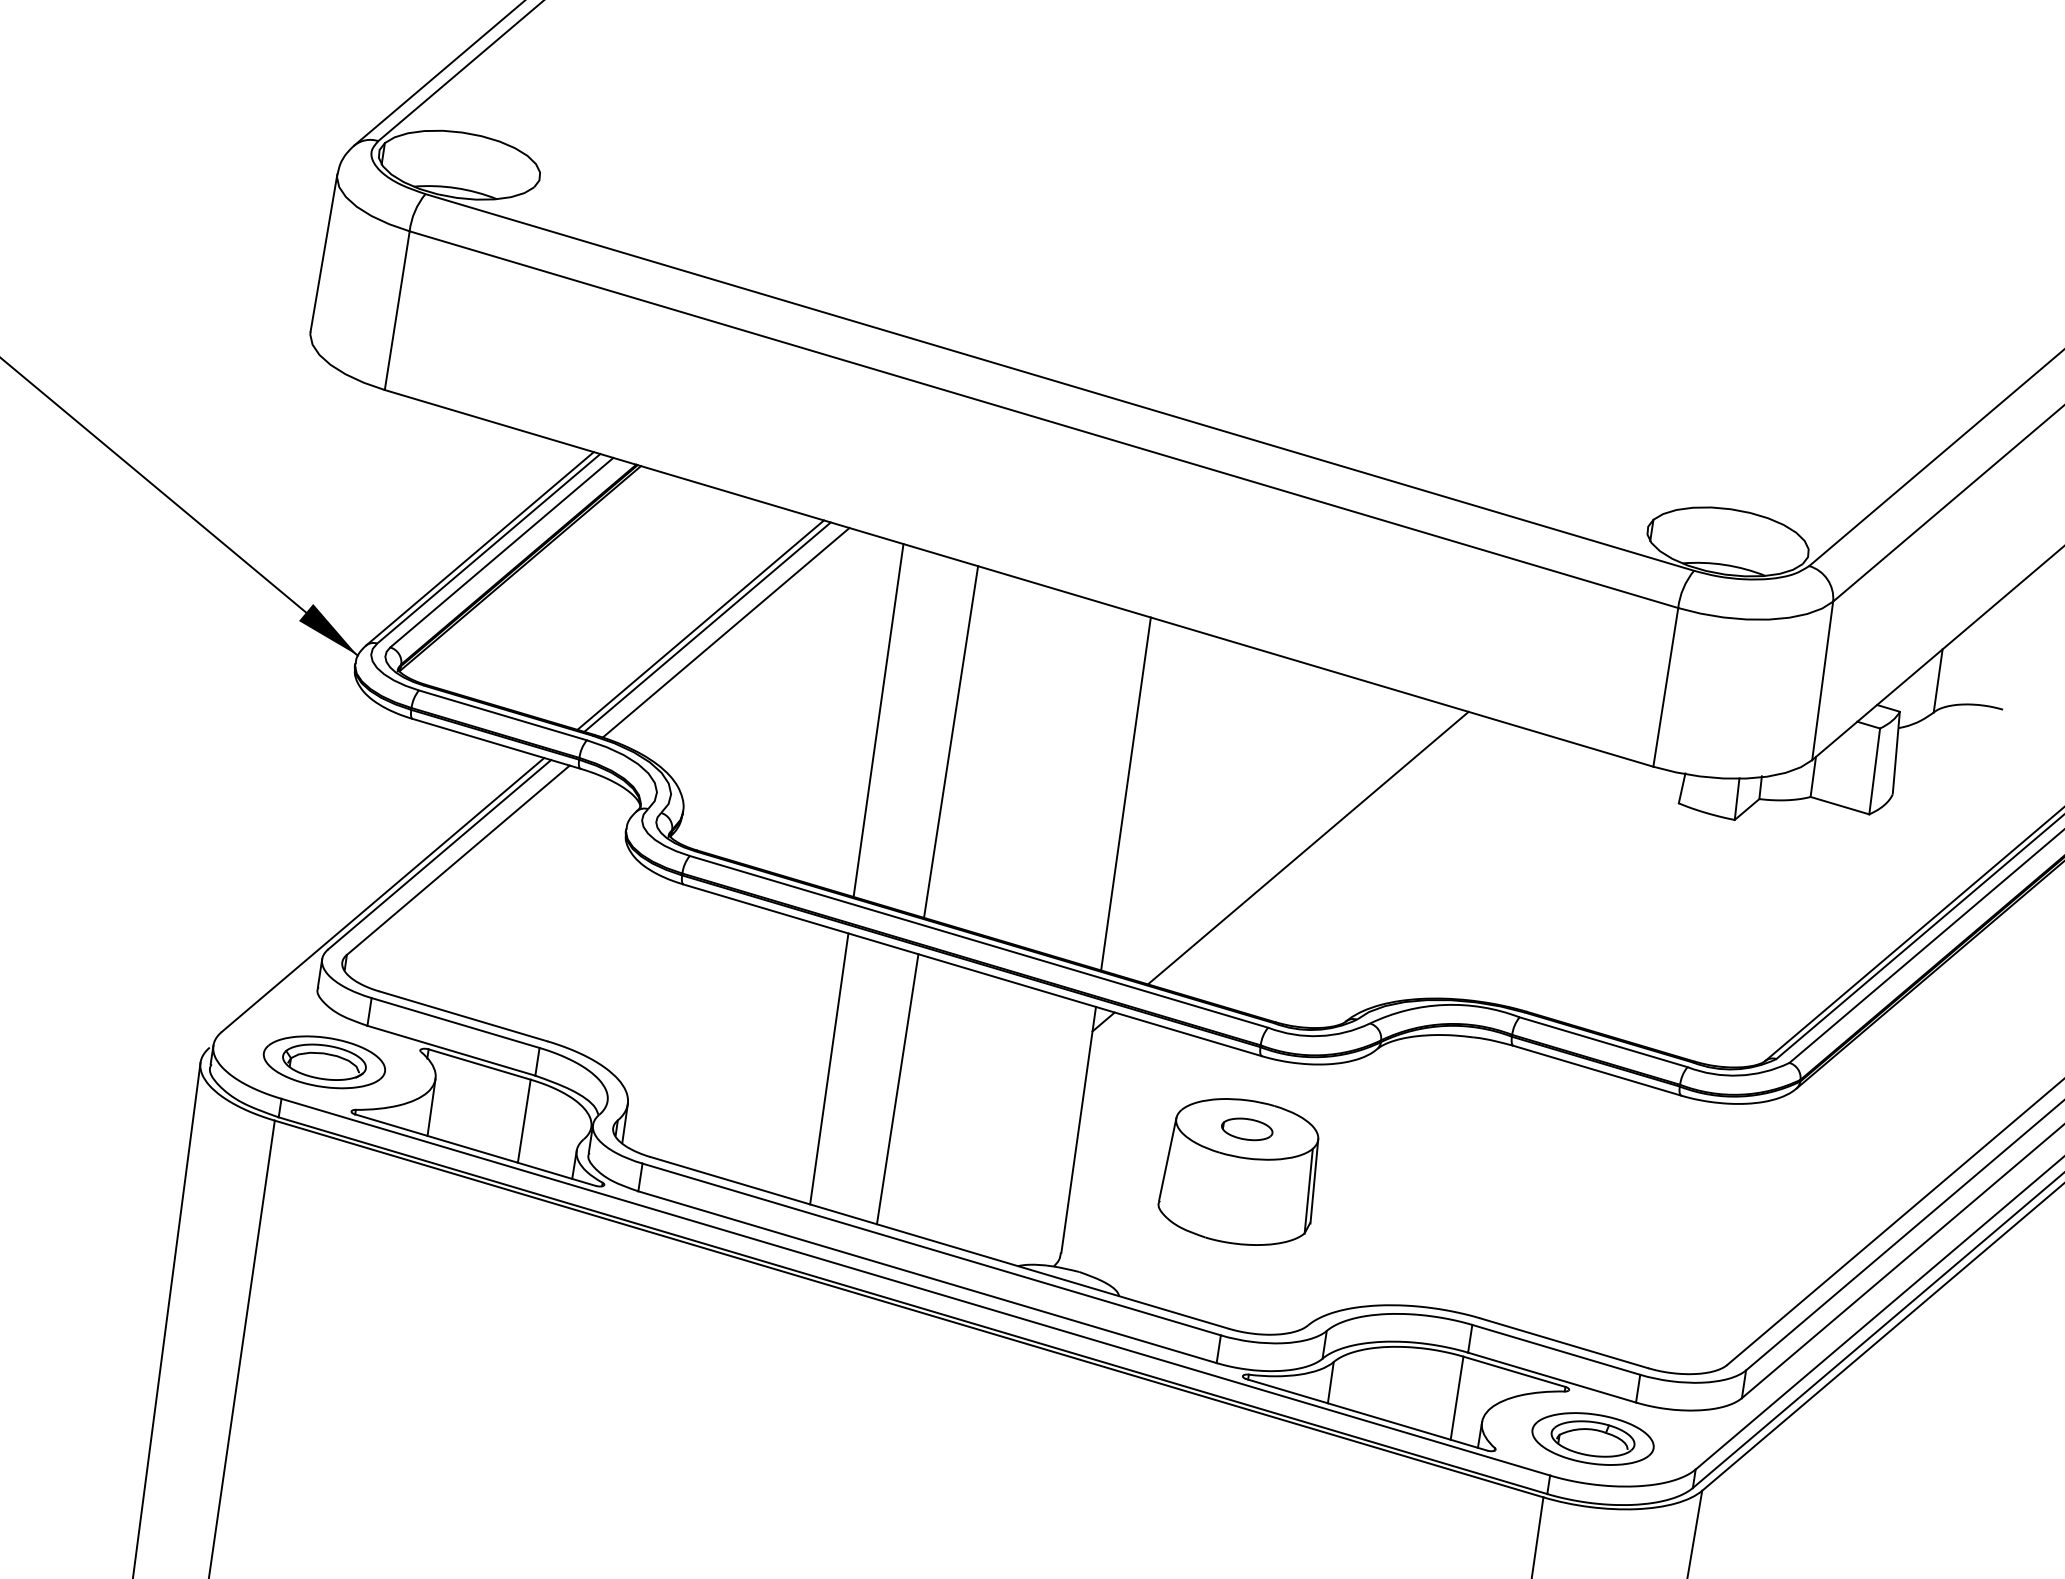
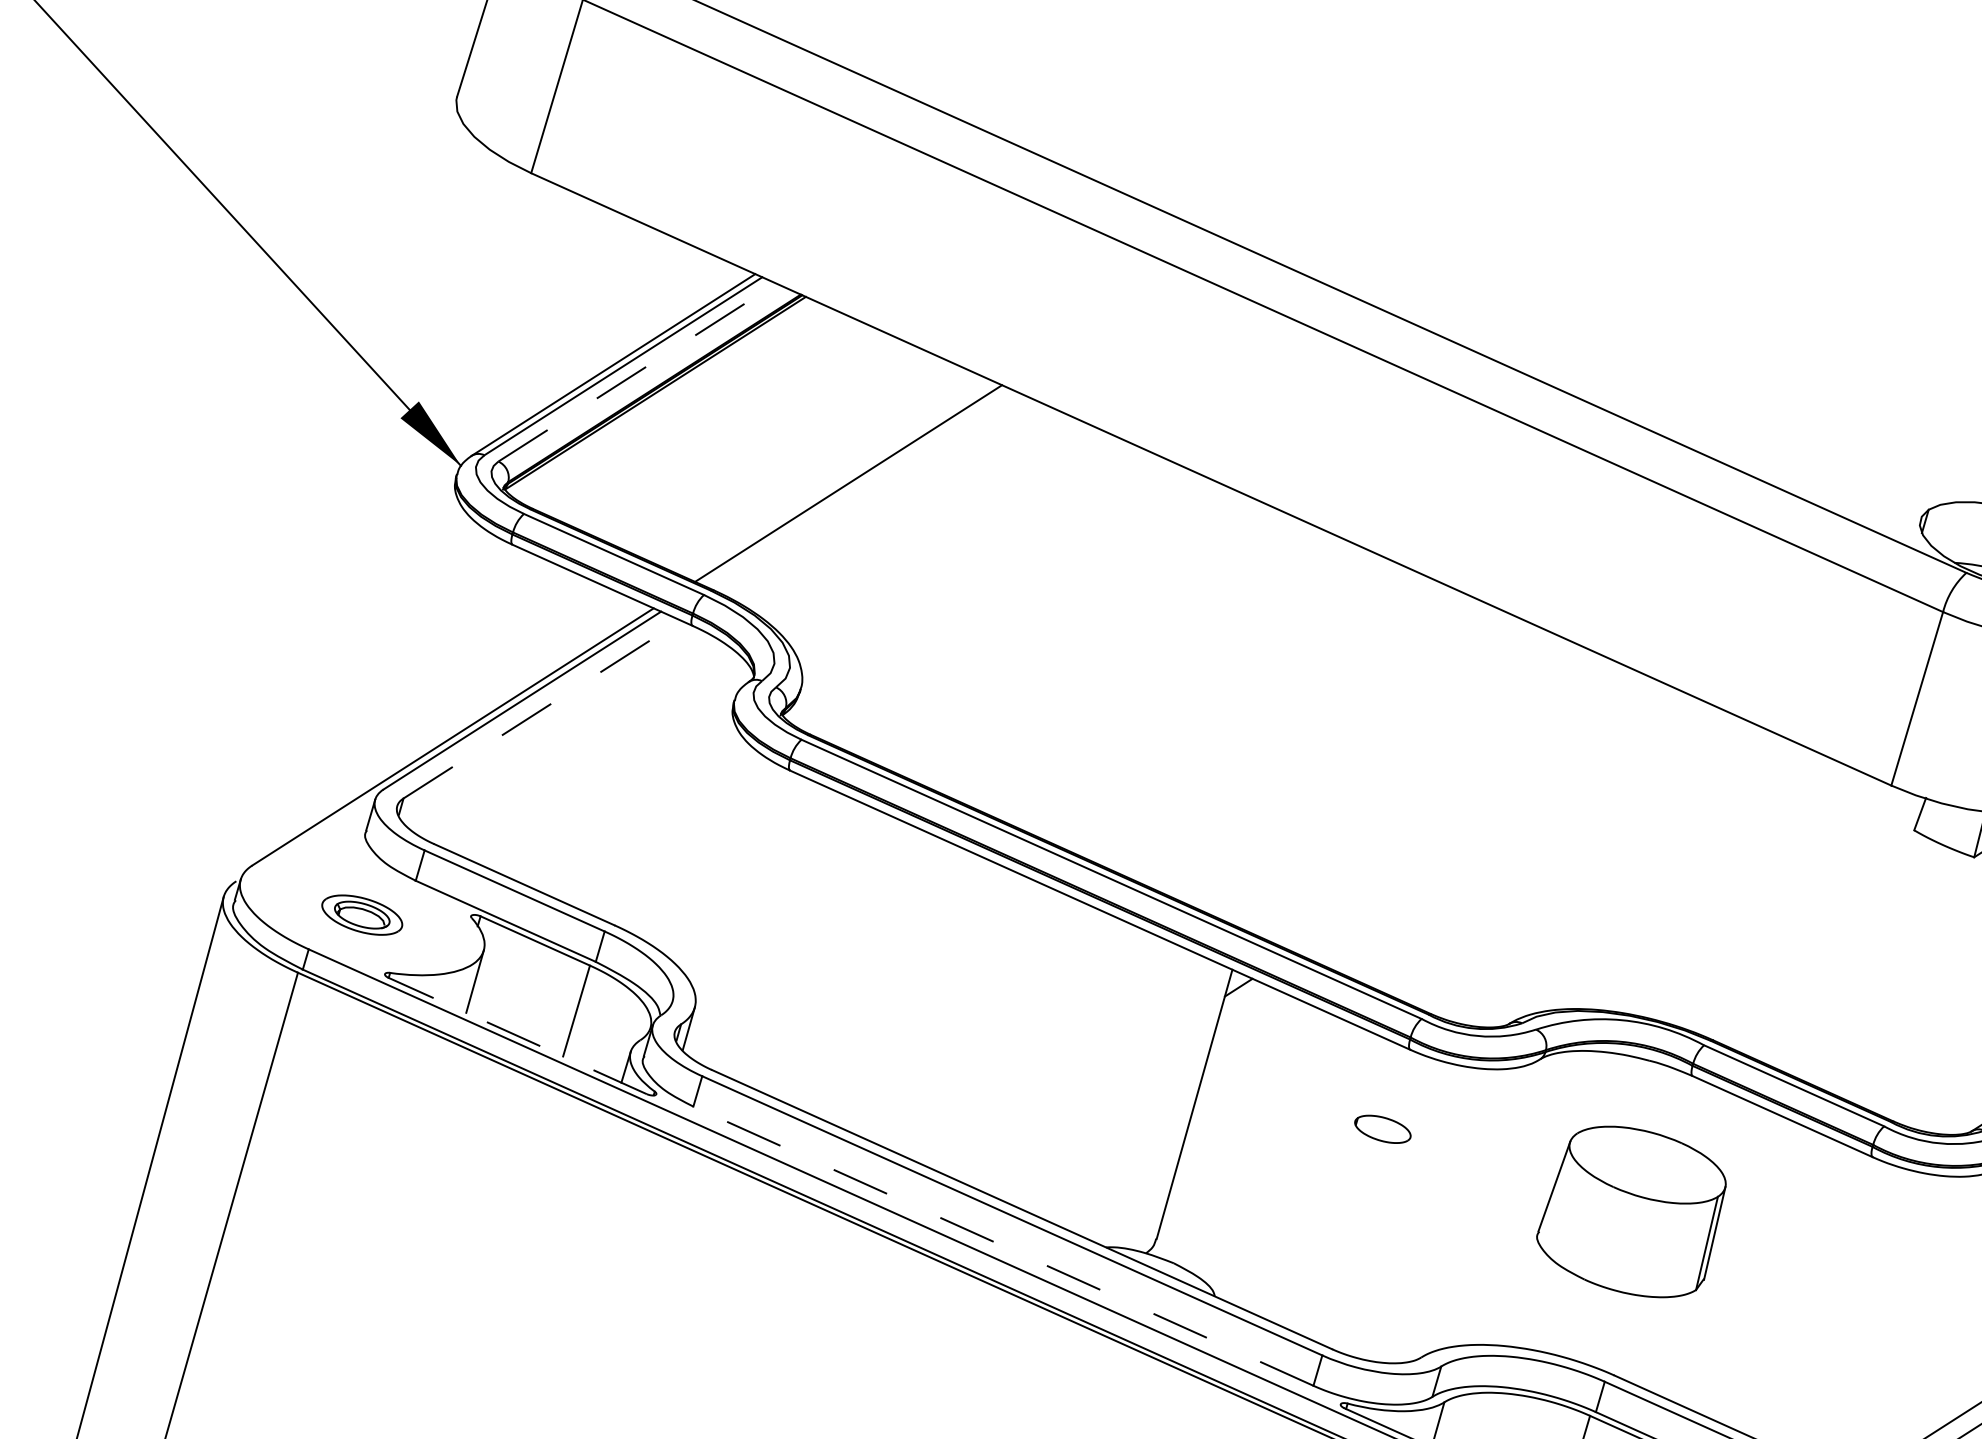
line: (502, 552) -> (638, 372), solid -> dashed
line: (707, 626) -> (855, 486), removed
line: (725, 632) -> (875, 495), removed
line: (878, 720) -> (1032, 616), removed
line: (951, 741) -> (1111, 651), removed
line: (1125, 793) -> (1297, 735), removed
line: (1307, 847) -> (1492, 823), removed
line: (458, 859) -> (542, 708), solid -> dashed
part: (324, 1062) -> (362, 915), size x0.6
line: (829, 1068) -> (925, 998), removed
line: (897, 1089) -> (998, 1031), removed
line: (475, 1150) -> (517, 1036), solid -> dashed
part: (1238, 1171) -> (1631, 1210), moved
line: (927, 1277) -> (1003, 1246), solid -> dashed

